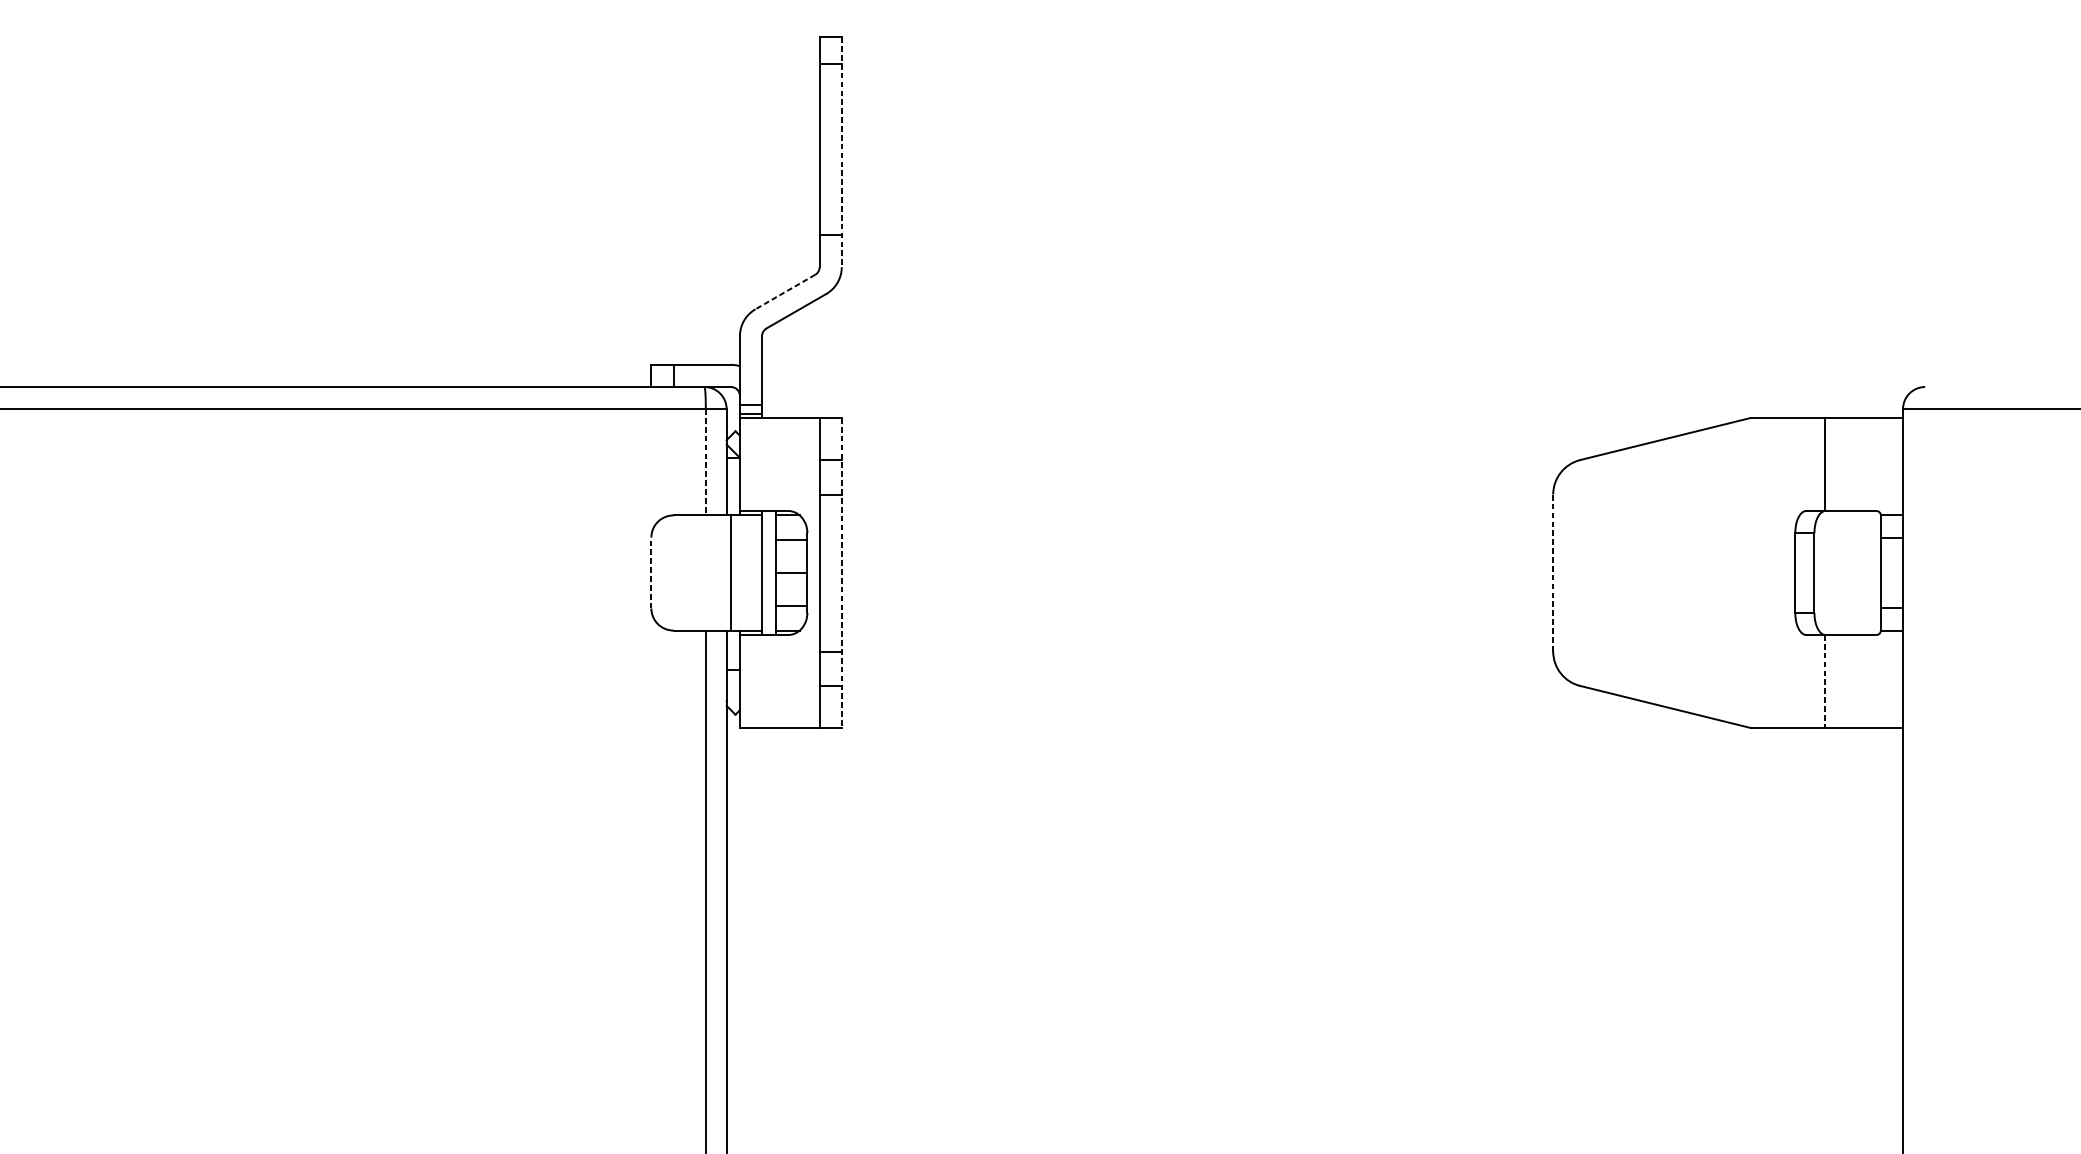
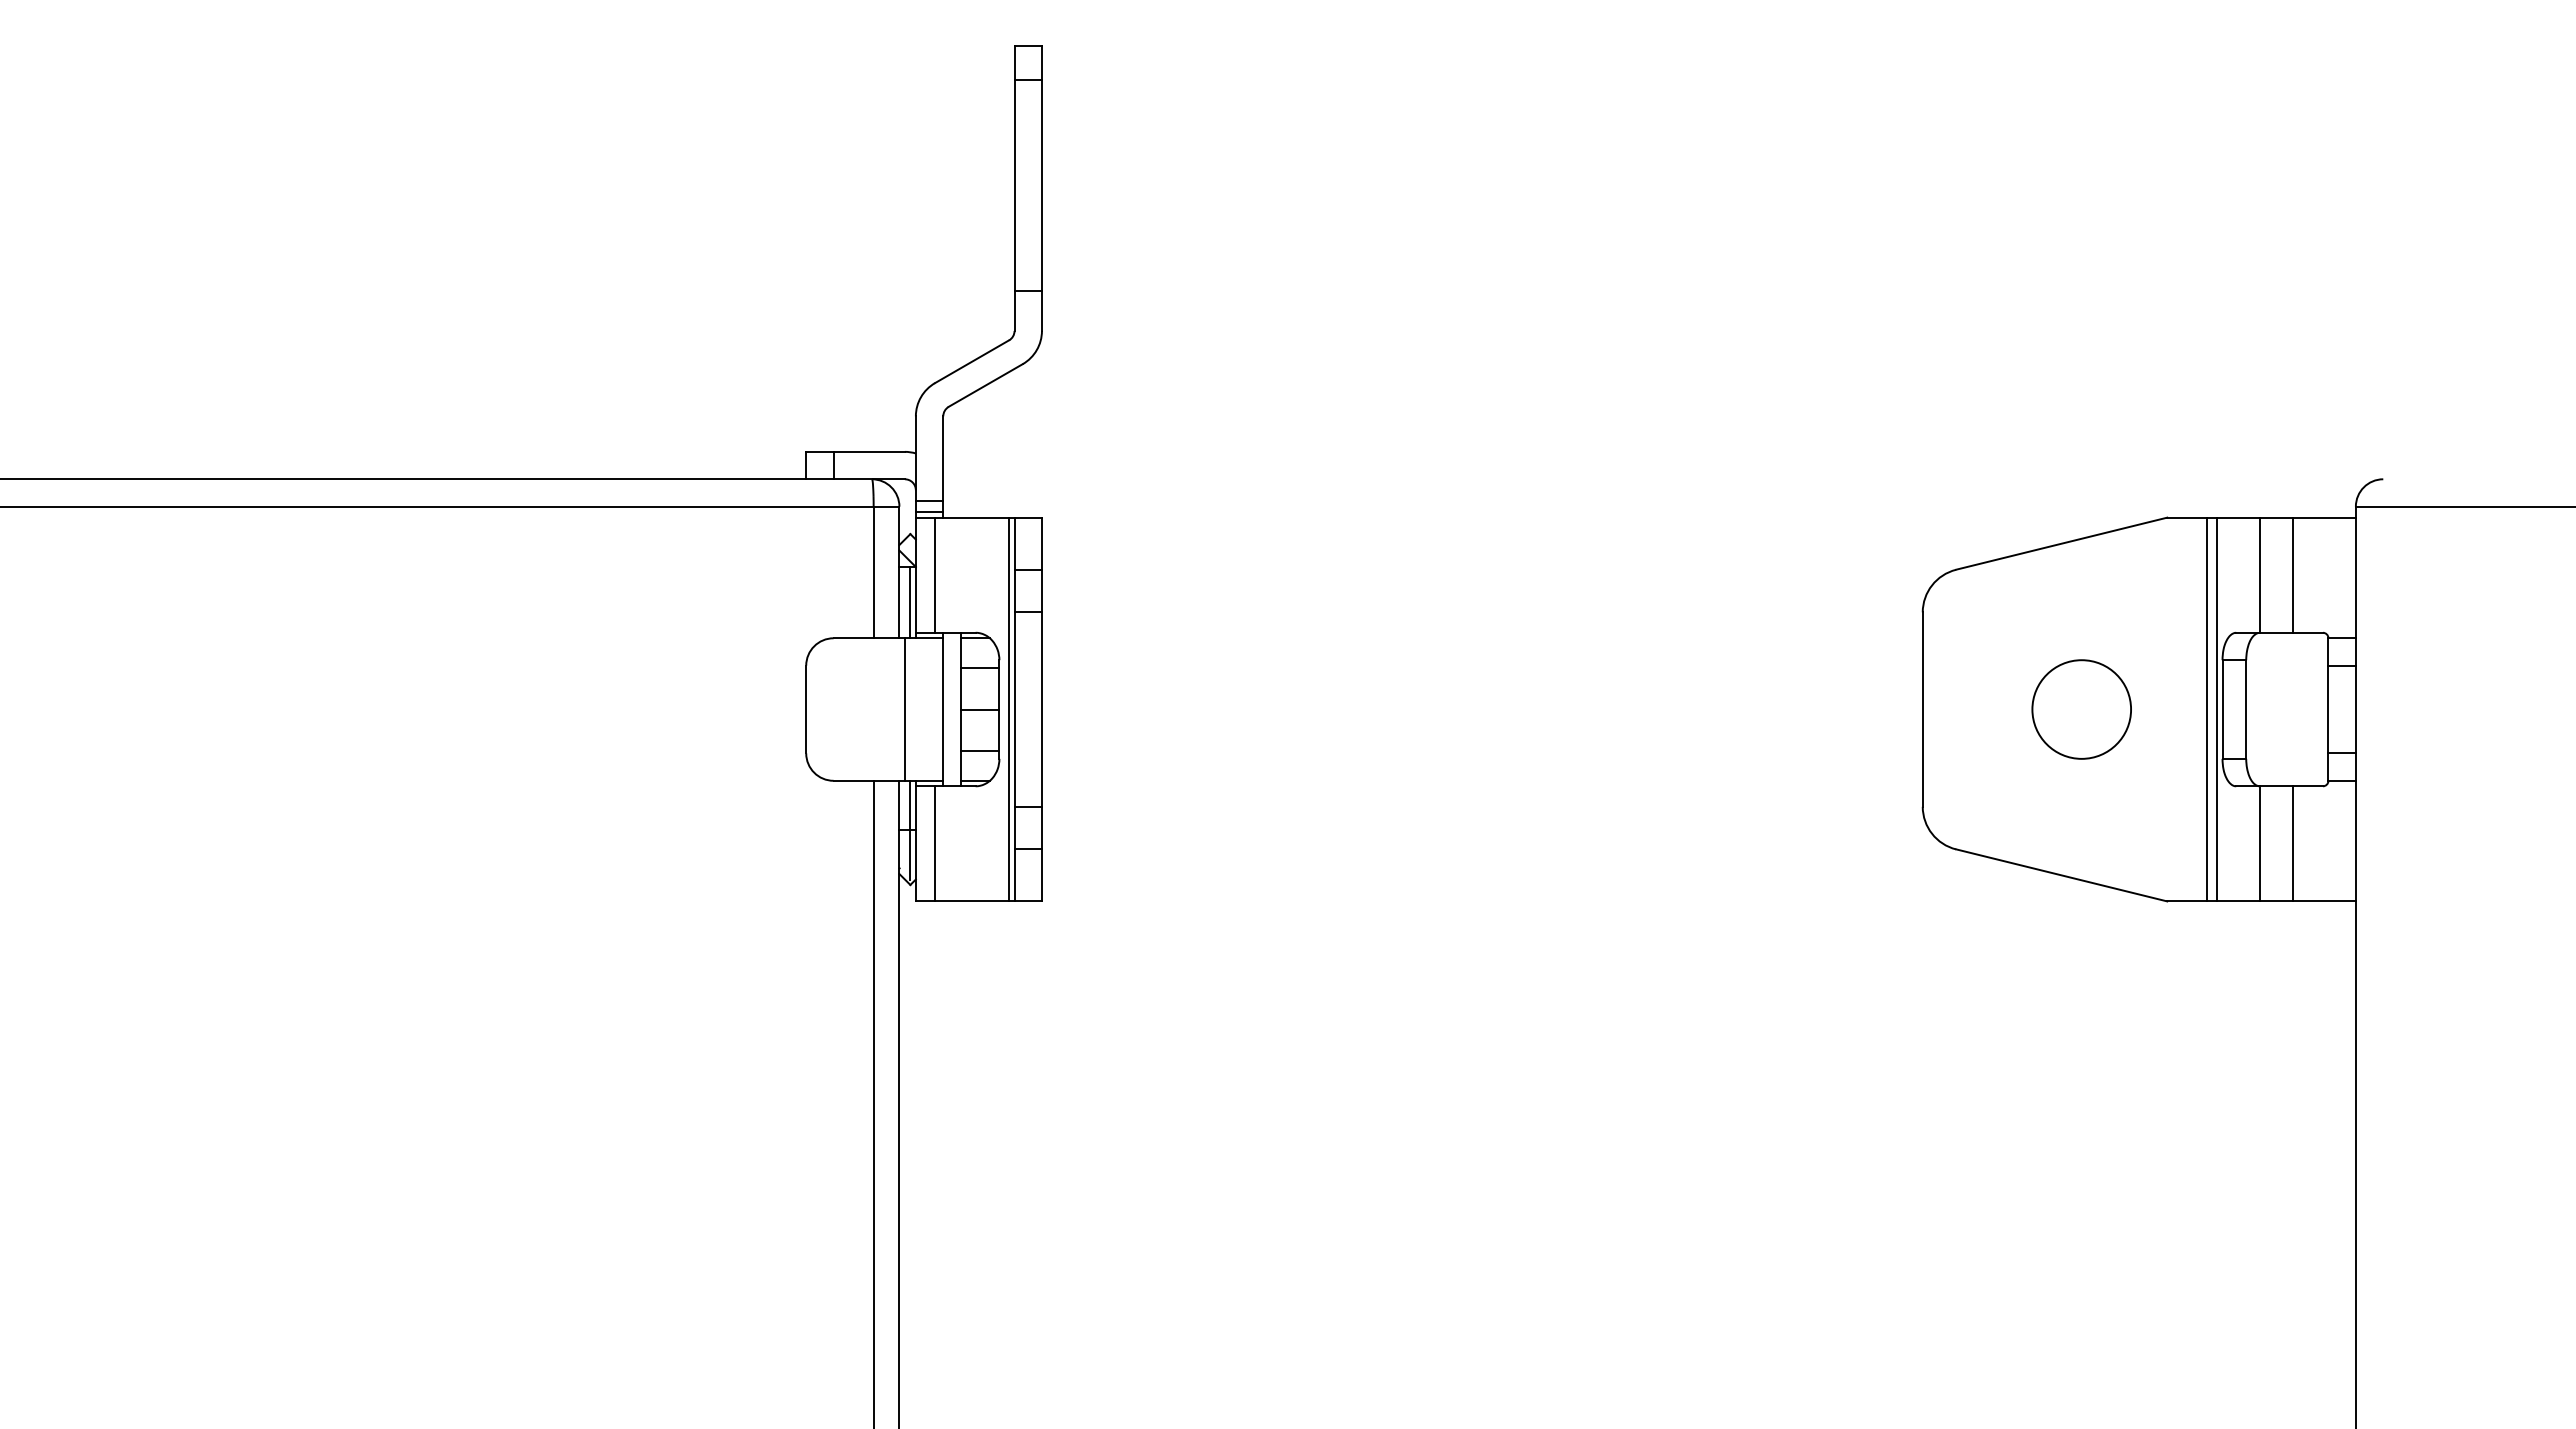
line: (841, 152) -> (1041, 189), dashed -> solid
line: (785, 291) -> (972, 361), dashed -> solid
line: (705, 462) -> (873, 572), dashed -> solid
line: (755, 463) -> (935, 574), added
line: (1851, 463) -> (2292, 574), added
line: (735, 486) -> (910, 602), added
line: (651, 572) -> (806, 709), dashed -> solid
line: (815, 572) -> (1009, 709), added
line: (841, 572) -> (1041, 709), dashed -> solid
line: (1552, 572) -> (1922, 709), dashed -> solid
circle: (1681, 572) -> (2081, 709), added
line: (1783, 572) -> (2207, 709), added
line: (1790, 572) -> (2216, 709), added
line: (735, 670) -> (910, 830), added
line: (755, 681) -> (935, 843), added
line: (1825, 681) -> (2259, 843), dashed -> solid
line: (1851, 681) -> (2292, 843), added

